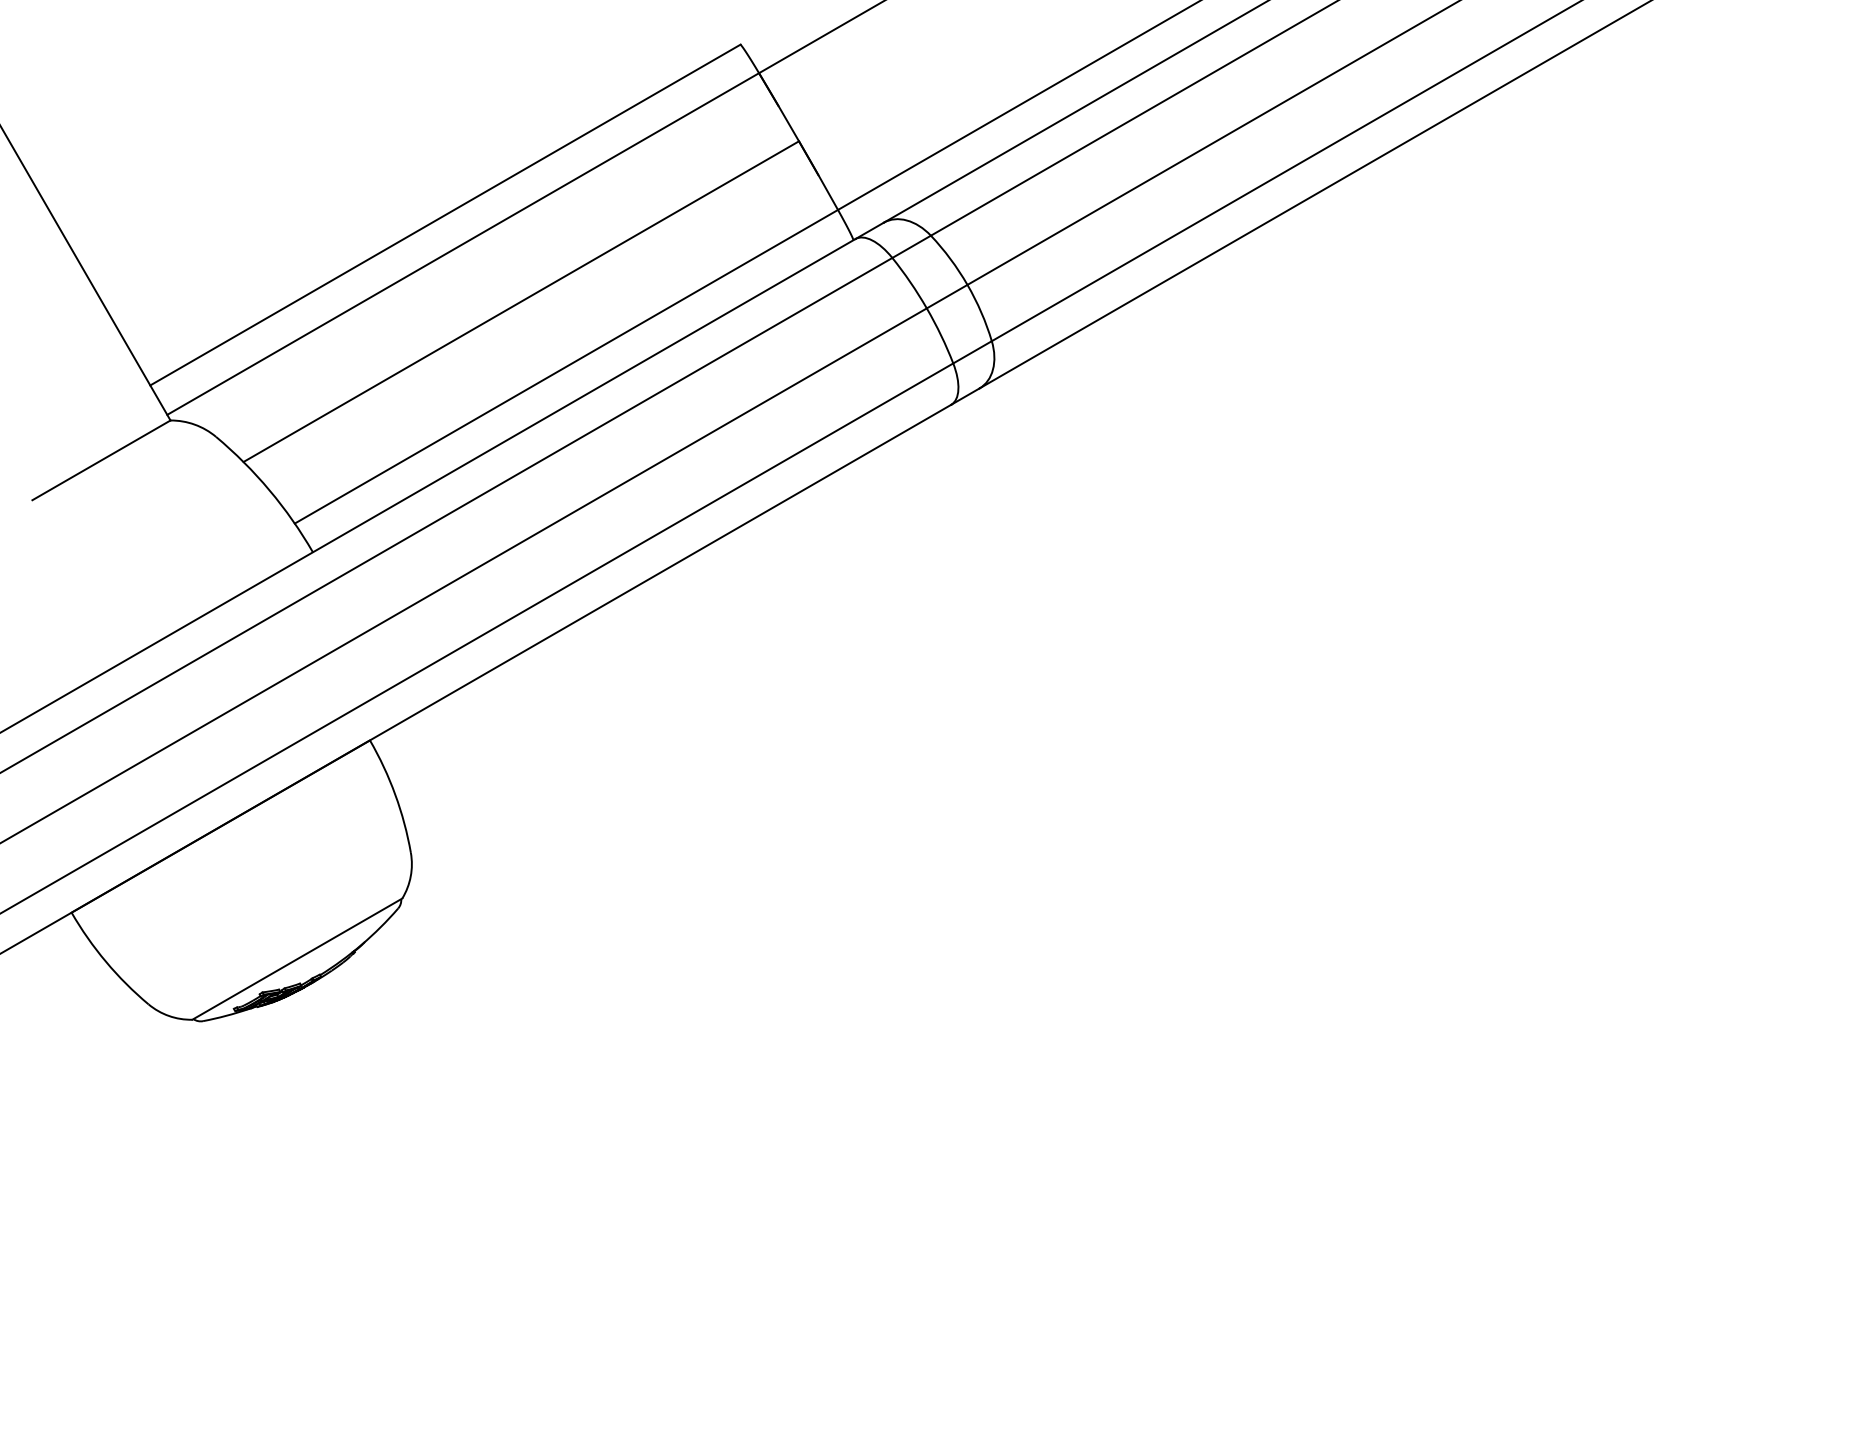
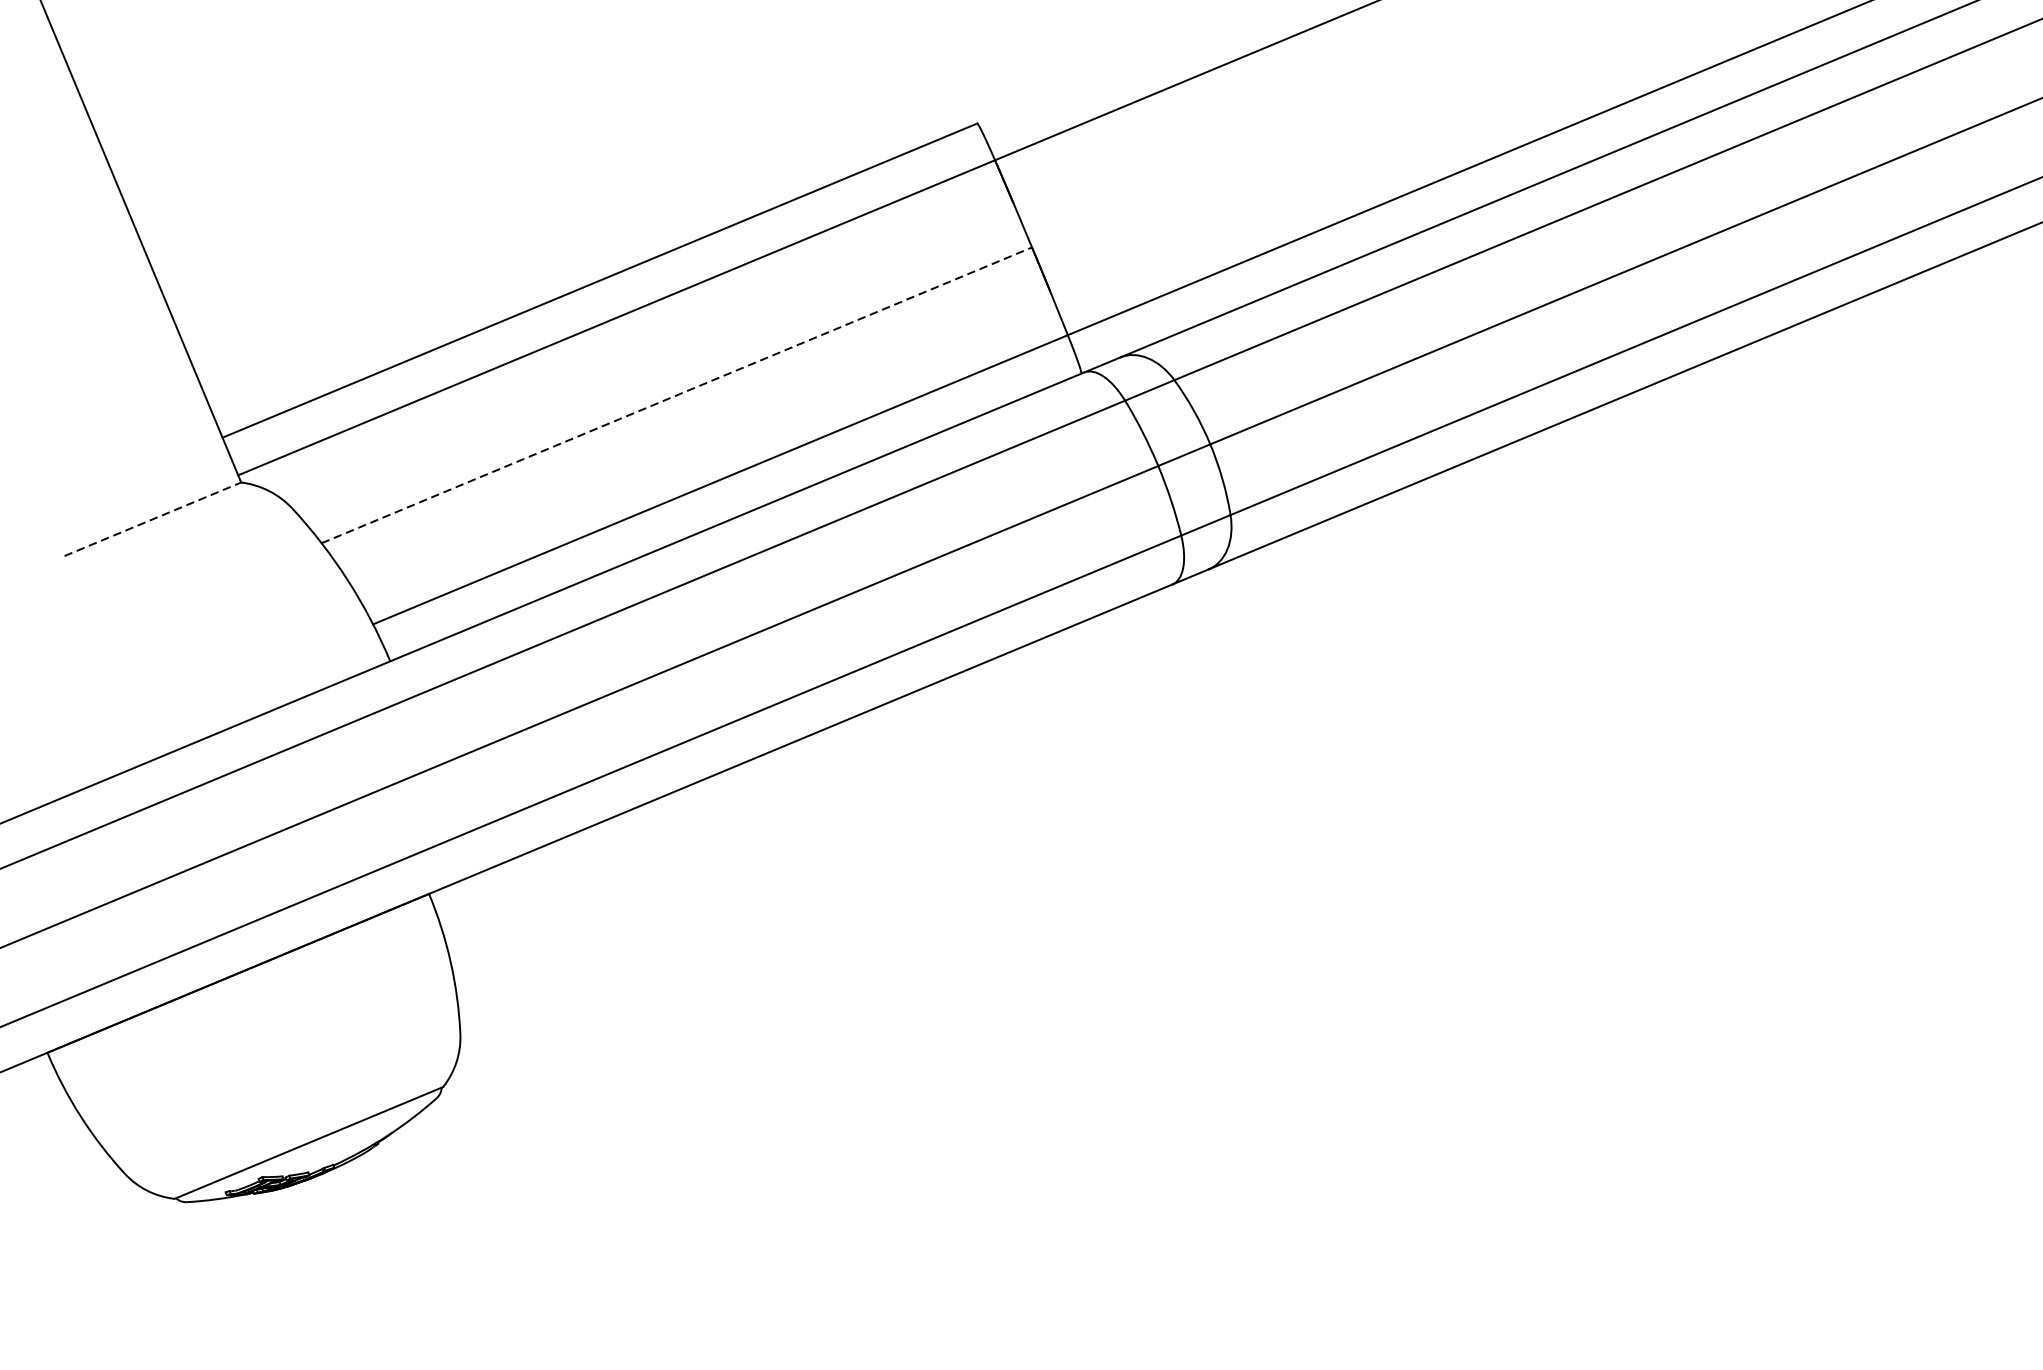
line: (521, 301) -> (677, 395), solid -> dashed
line: (101, 460) -> (152, 519), solid -> dashed

